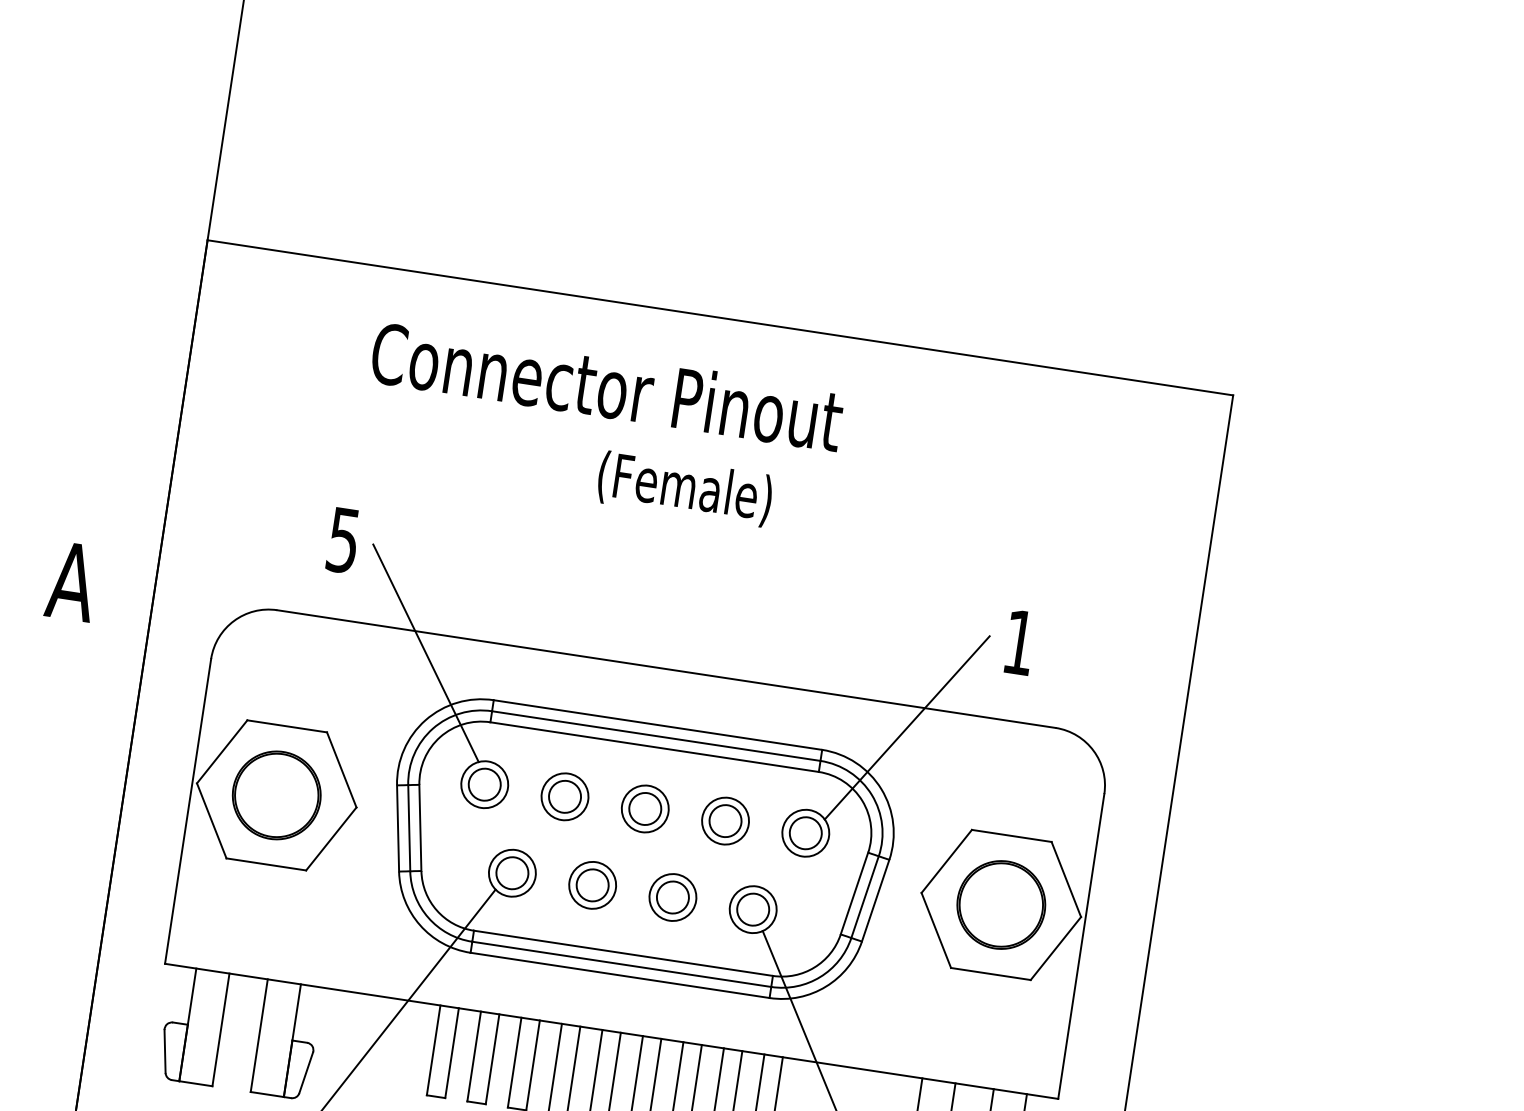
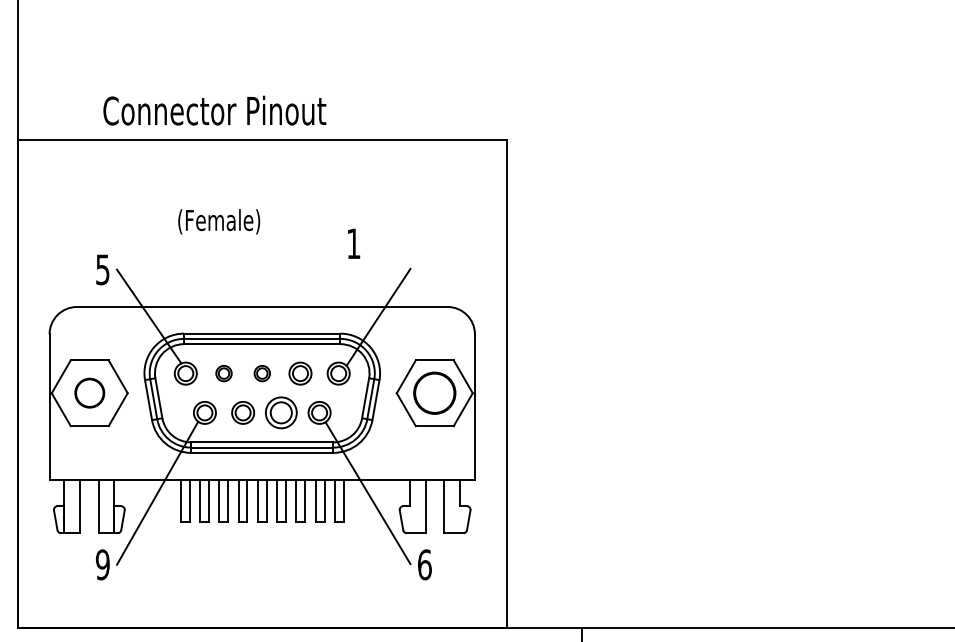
text: (606, 386) -> (214, 110), moved
text: (685, 488) -> (219, 221), moved
text: (1021, 642) -> (354, 243), moved
circle: (276, 793) -> (89, 392), size x0.7
part: (563, 796) -> (223, 373), size x0.7
part: (645, 808) -> (262, 373), size x0.7
part: (673, 896) -> (281, 412), size x1.4

